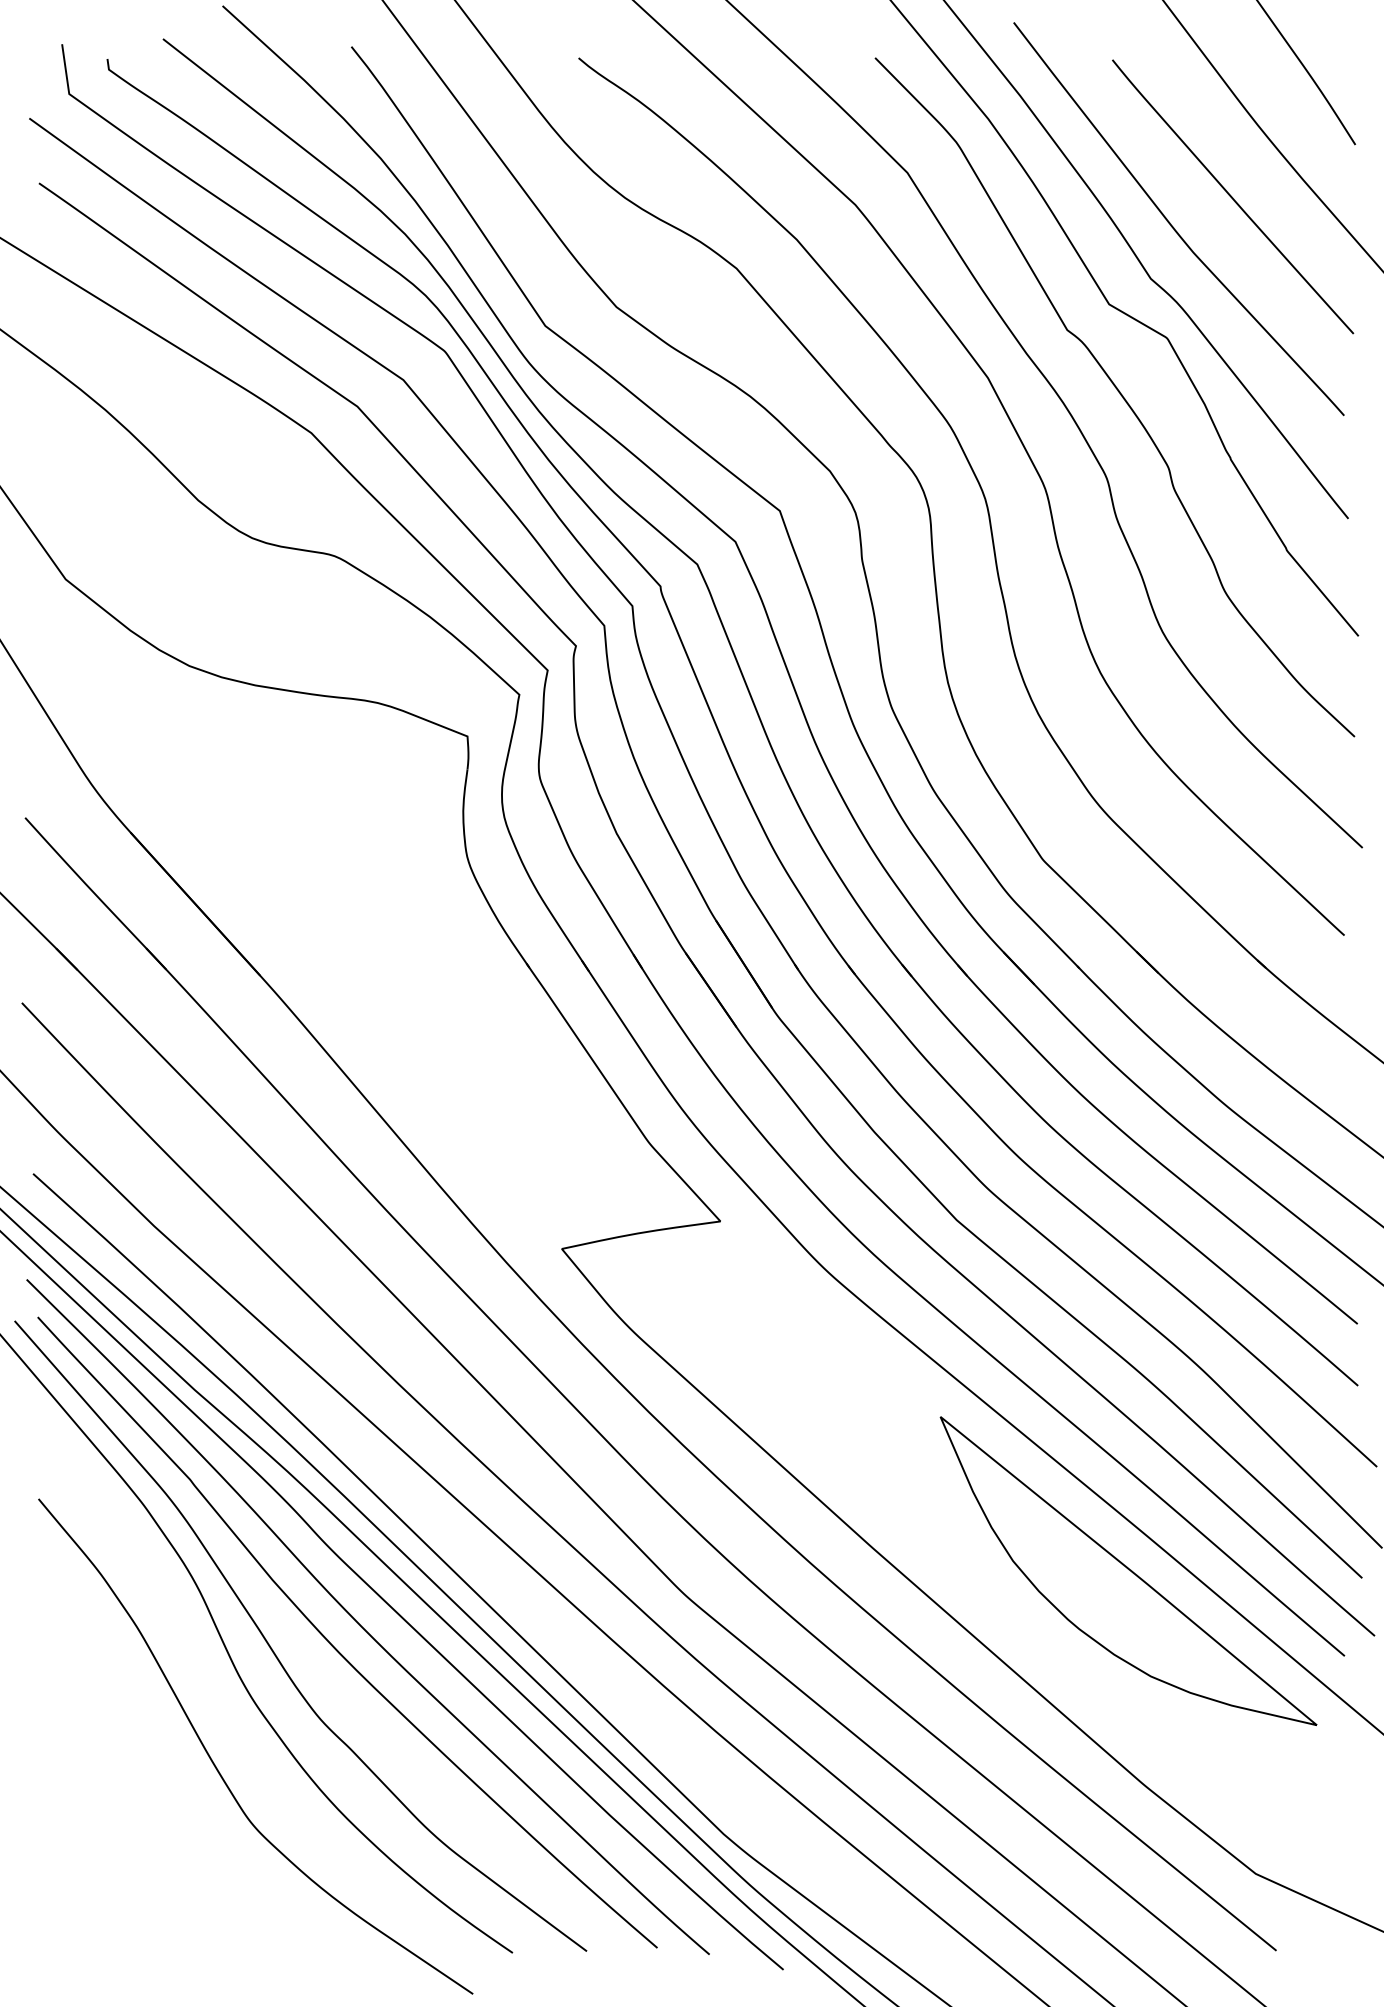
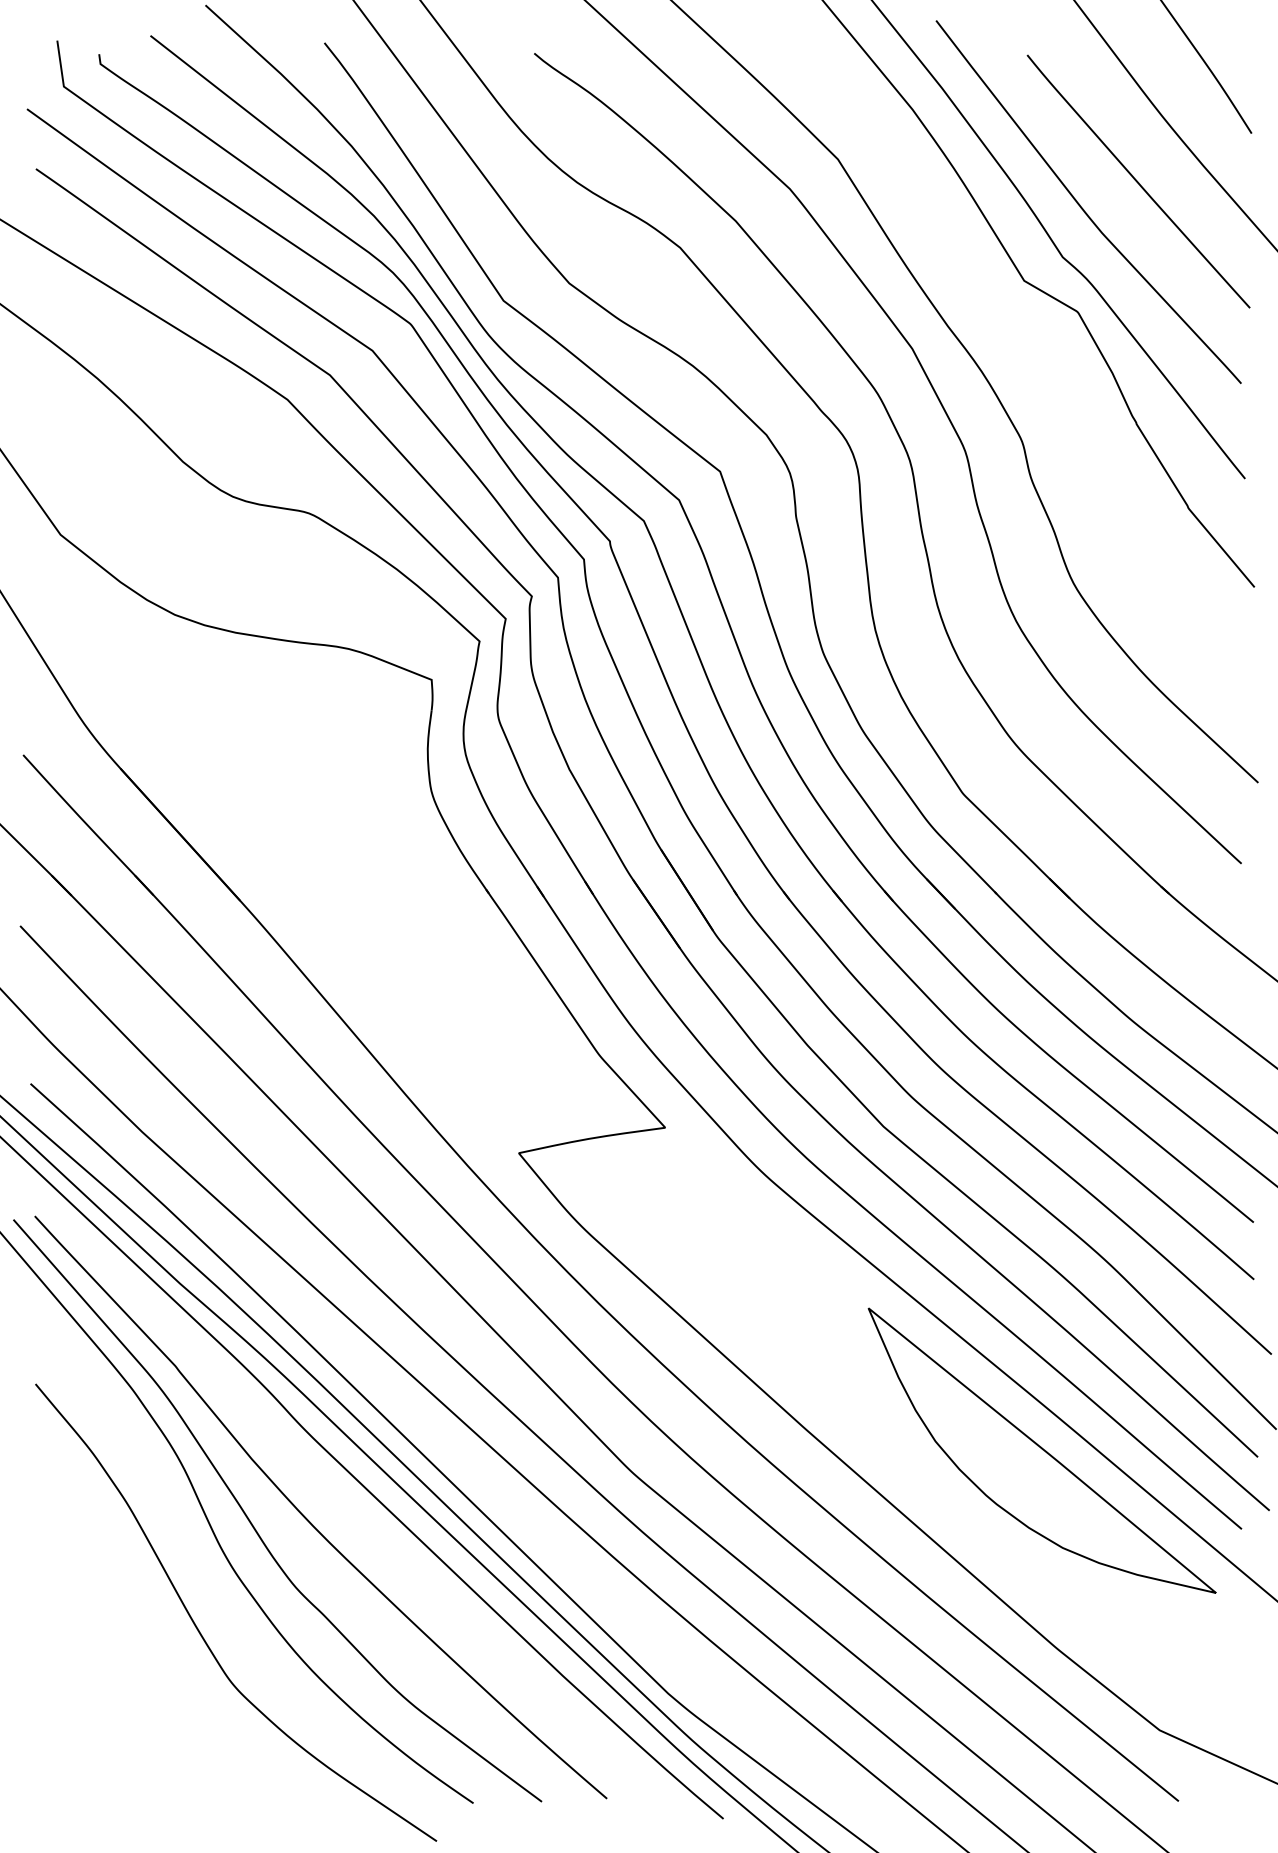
curve: (1120, 395) -> (1034, 365), removed
curve: (359, 1623) -> (331, 1499), removed

